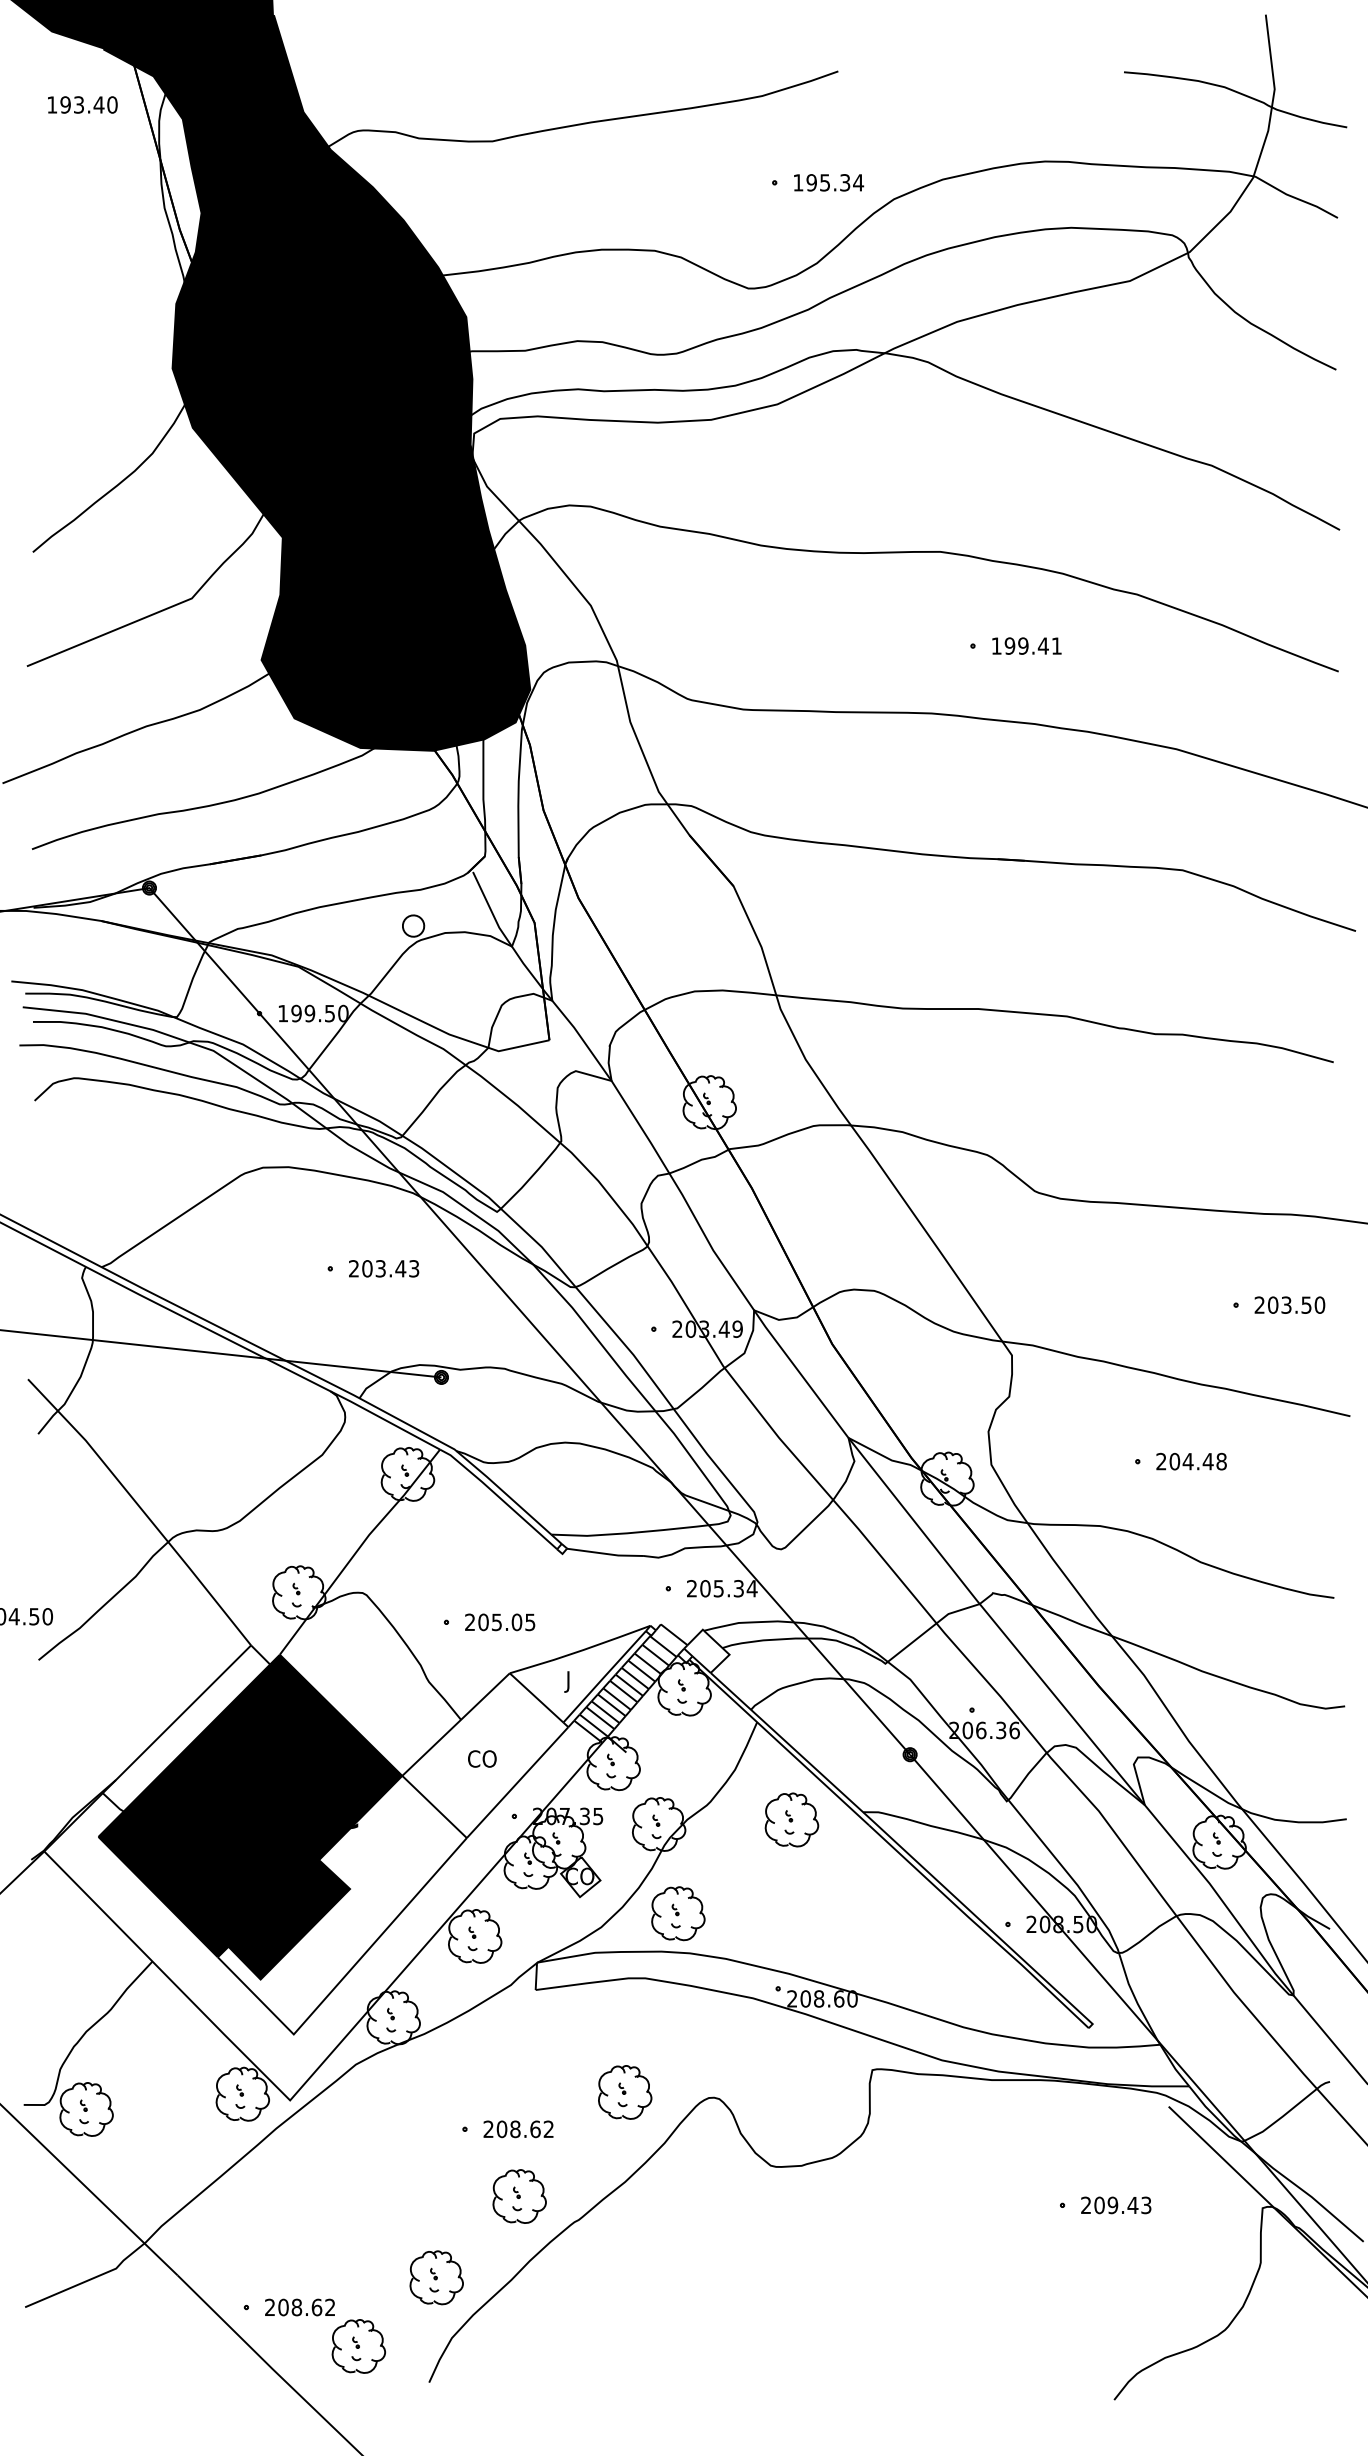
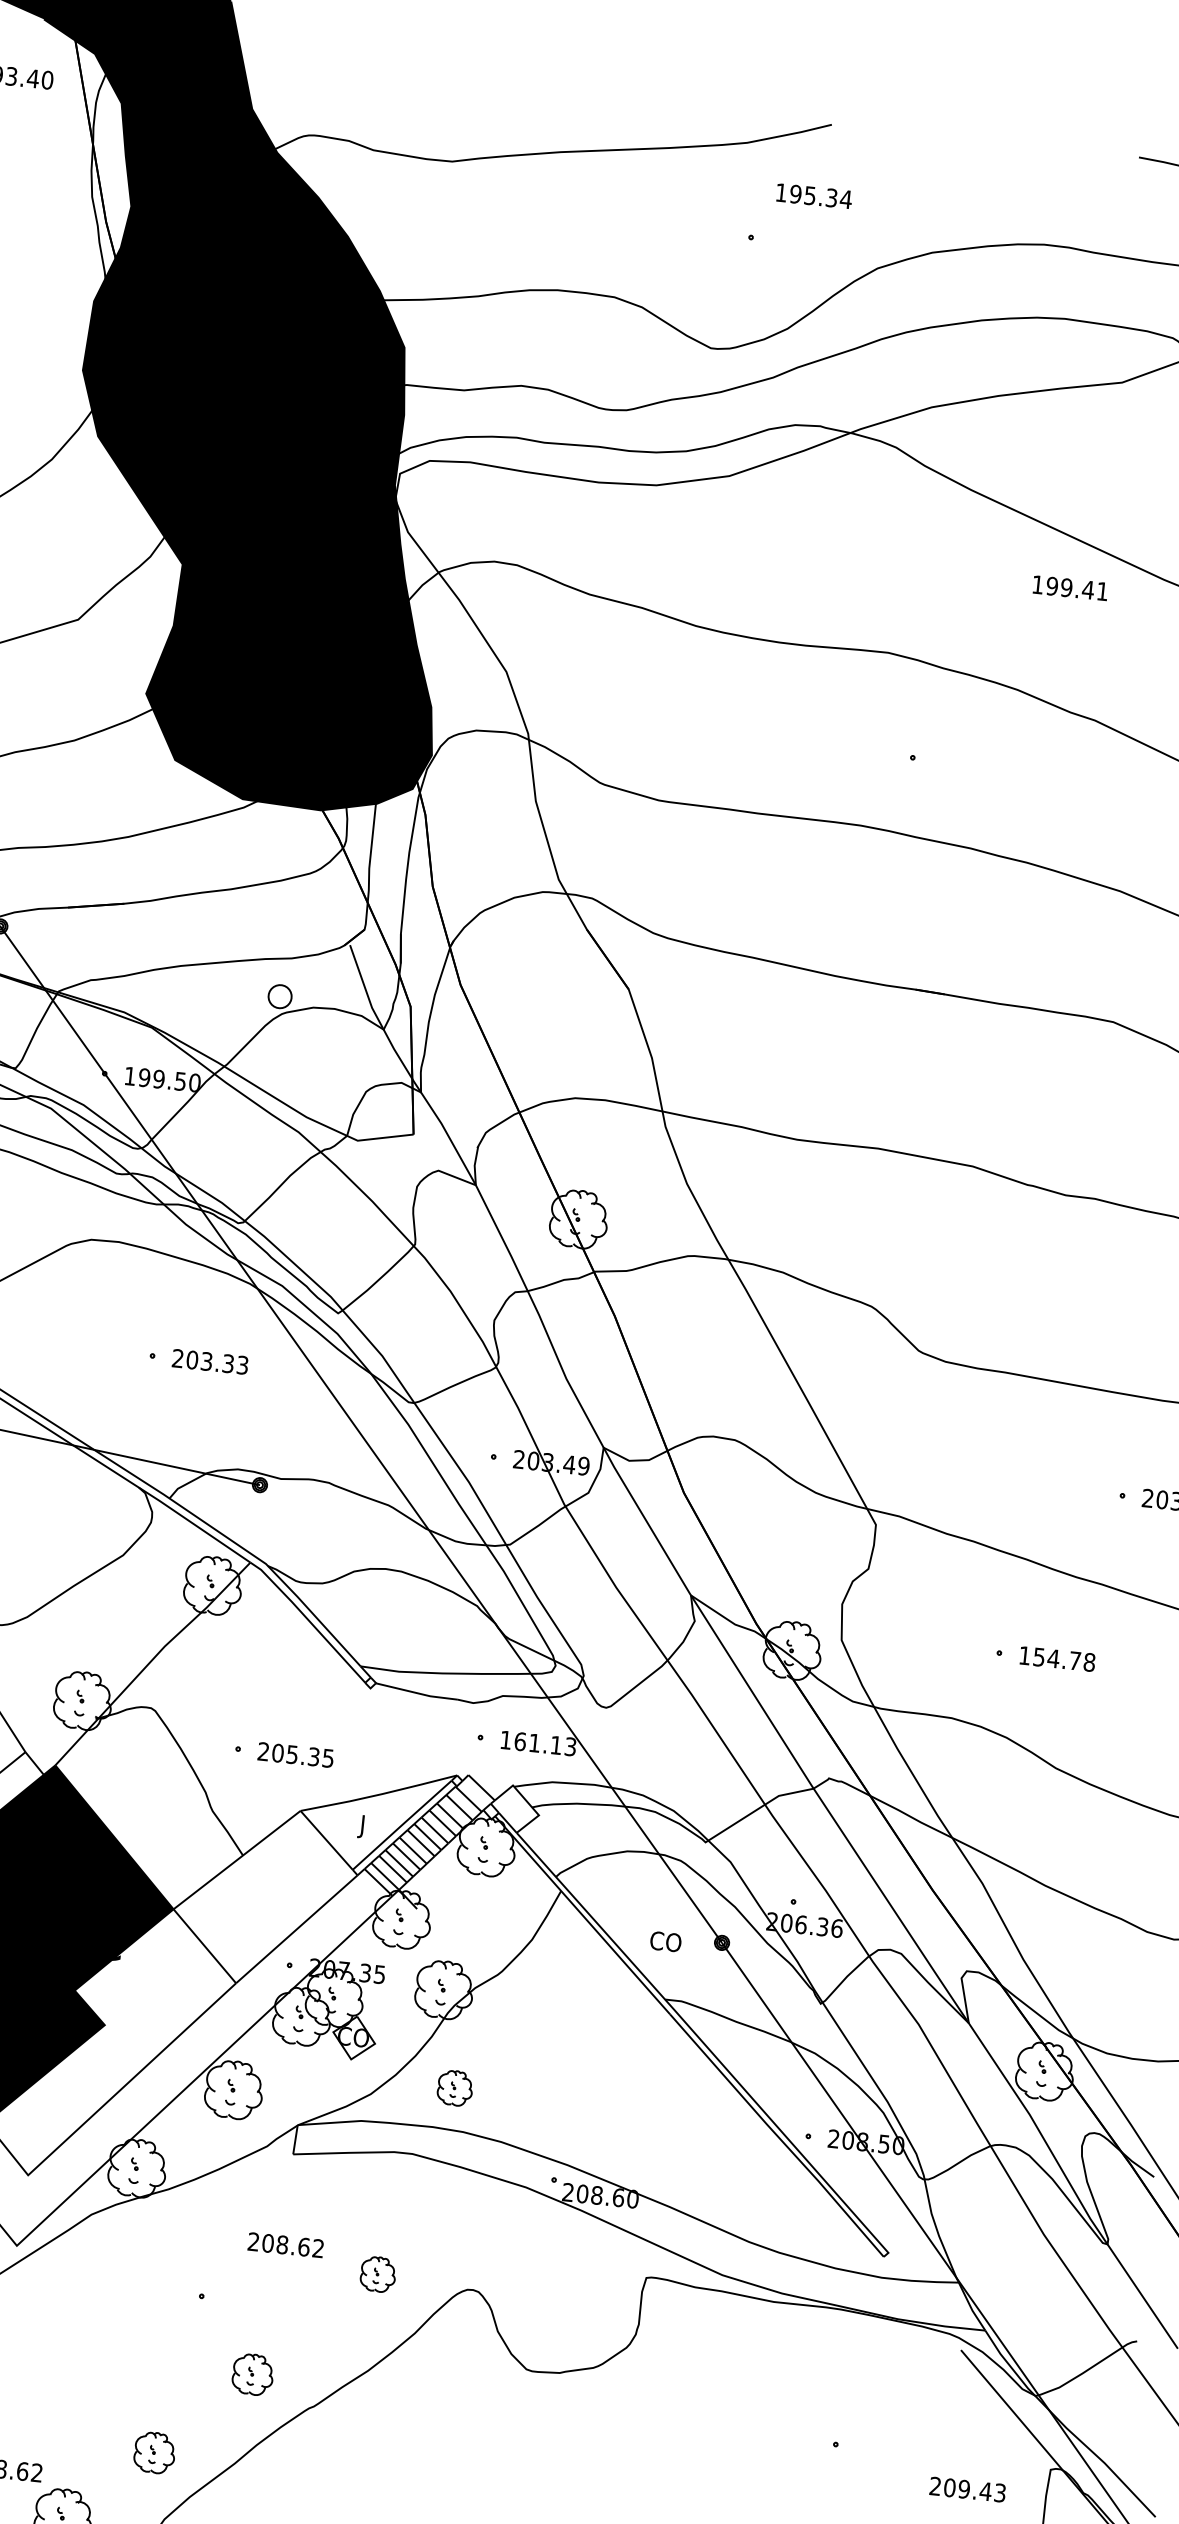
text: (829, 182) -> (814, 195), moved
text: (1026, 645) -> (1070, 587), moved
text: (400, 1268) -> (228, 1363), 203.43 -> 203.33
text: (1184, 1461) -> (1049, 1658), 204.48 -> 154.78
text: (722, 1588) -> (538, 1743), 205.34 -> 161.13
text: (516, 1622) -> (313, 1757), 205.05 -> 205.35
text: (482, 1758) -> (666, 1941), moved
part: (791, 1819) -> (587, 1999), removed
part: (678, 1913) -> (455, 2087), size x0.6
part: (625, 2092) -> (378, 2274), size x0.6
text: (518, 2129) -> (285, 2245), moved
part: (519, 2196) -> (252, 2374), size x0.7
text: (1116, 2205) -> (968, 2489), moved
part: (436, 2277) -> (154, 2452), size x0.7

